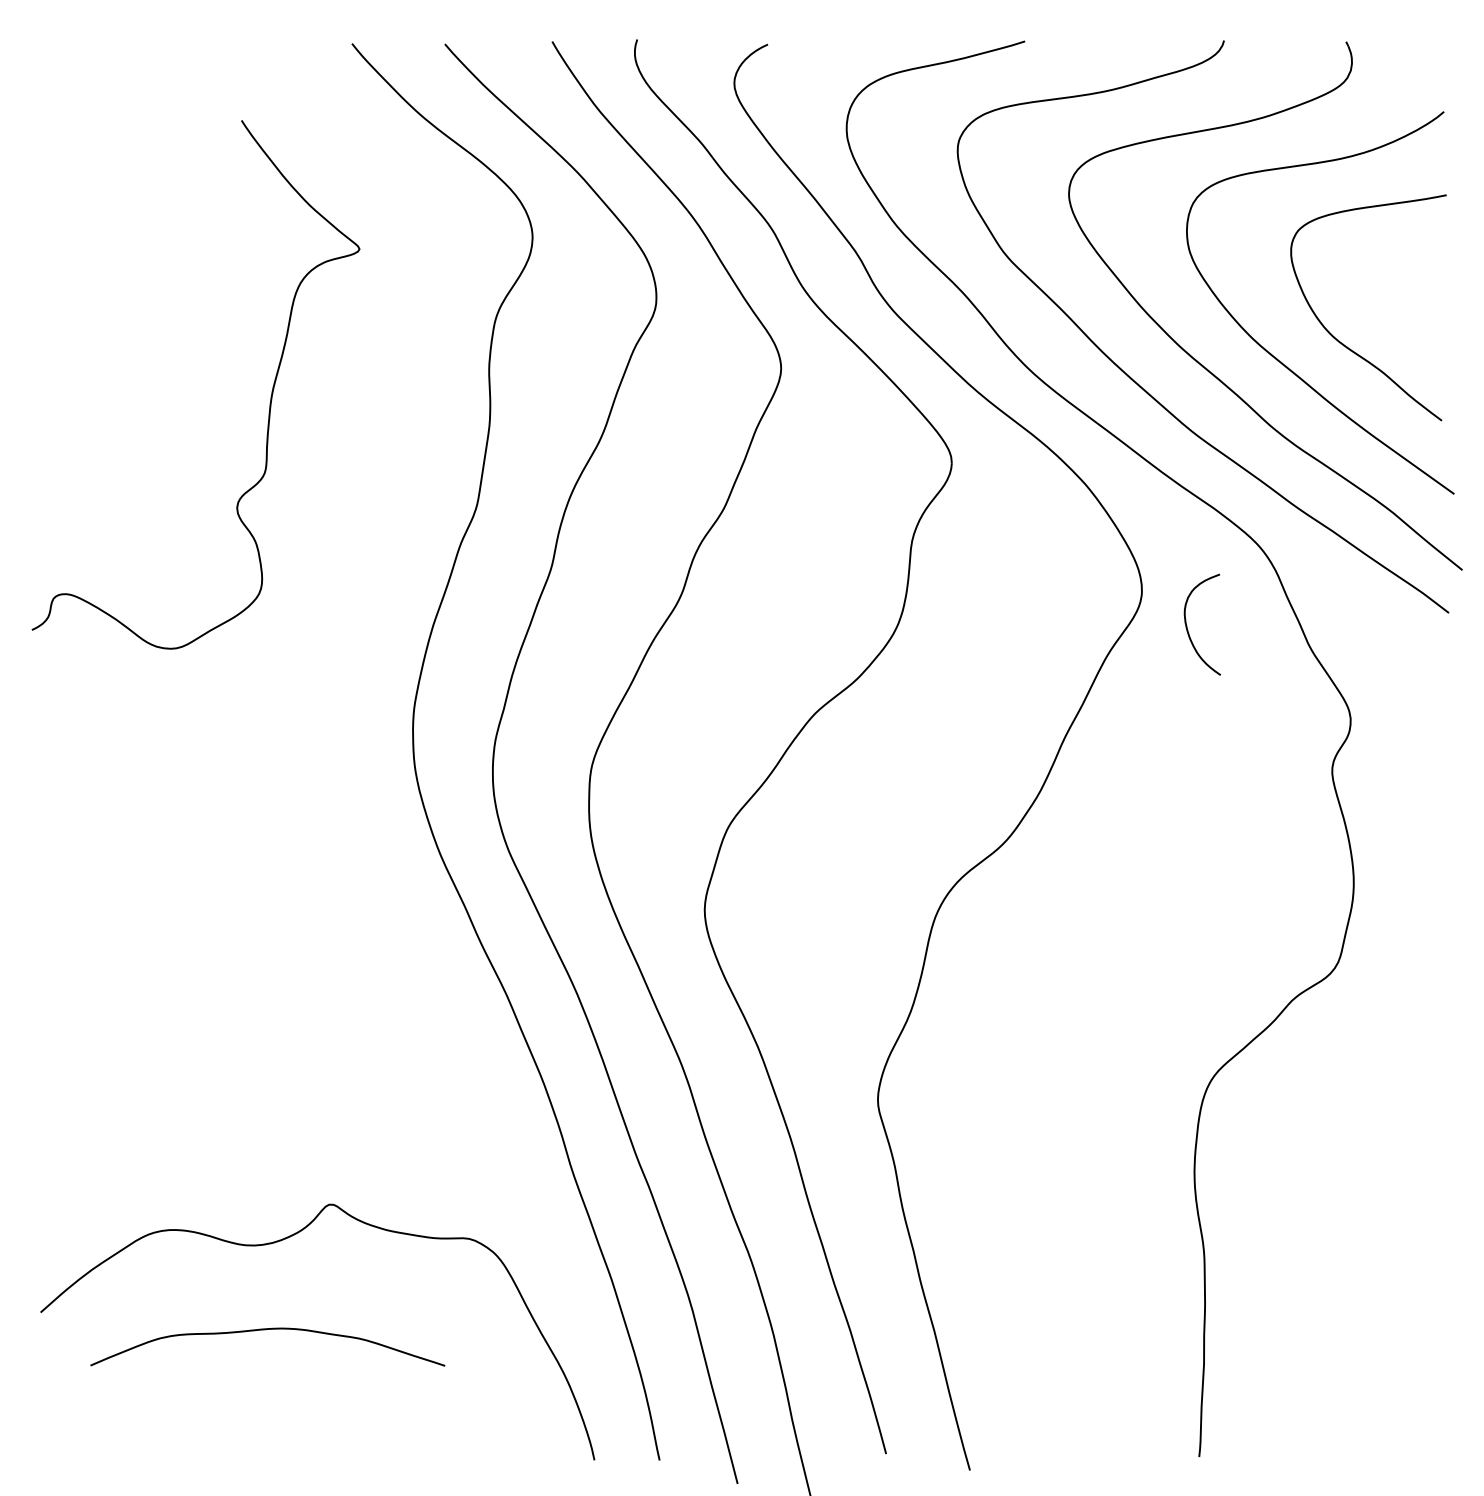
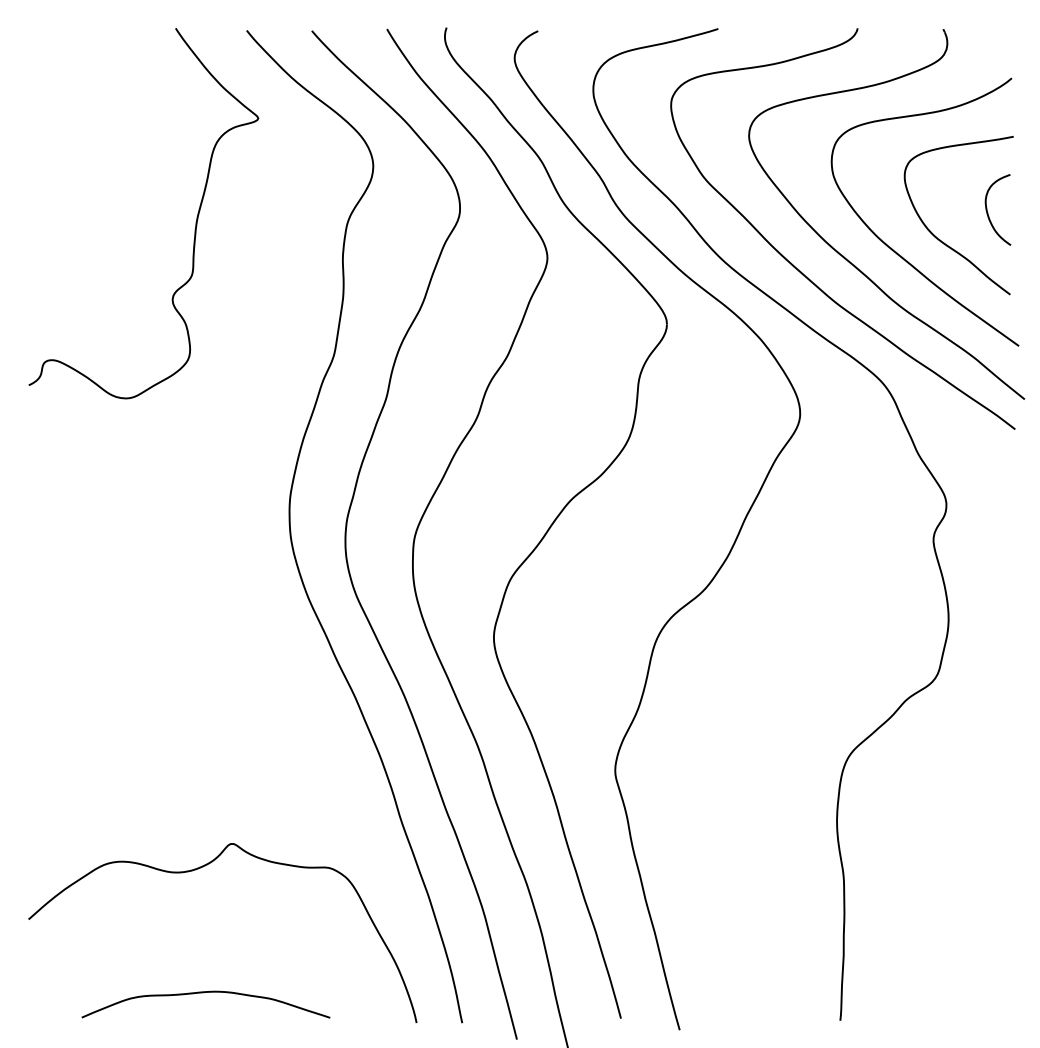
curve: (270, 396) -> (195, 221), moved
curve: (1187, 625) -> (987, 210), moved
curve: (266, 1330) -> (205, 993), moved

